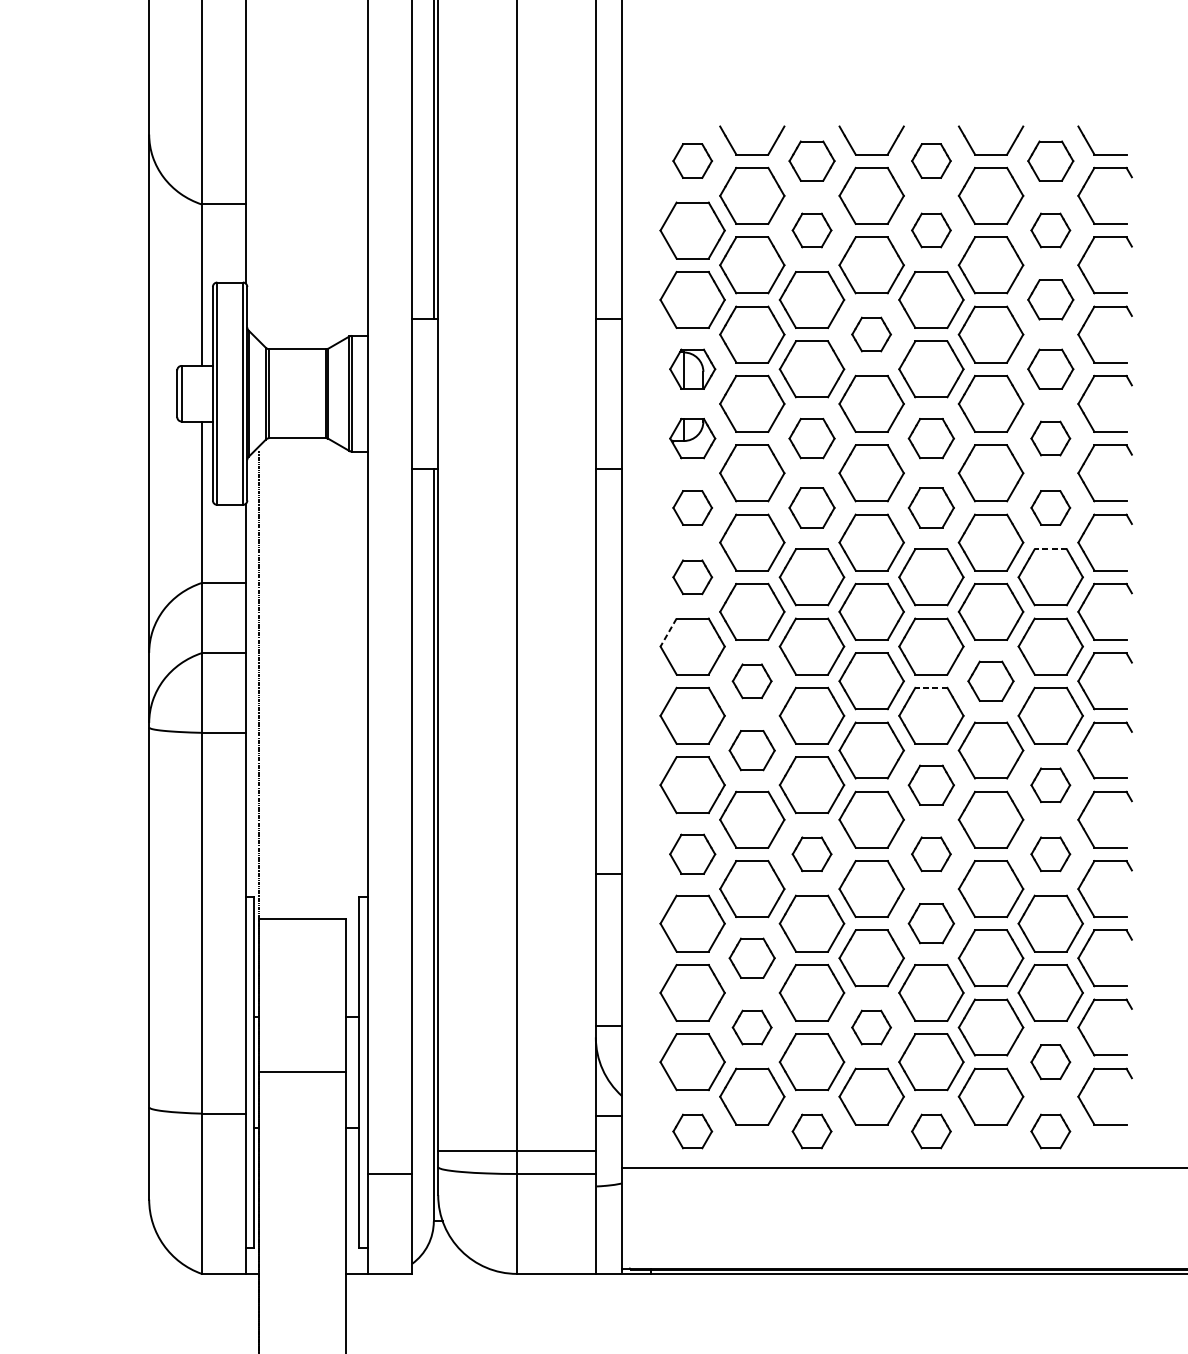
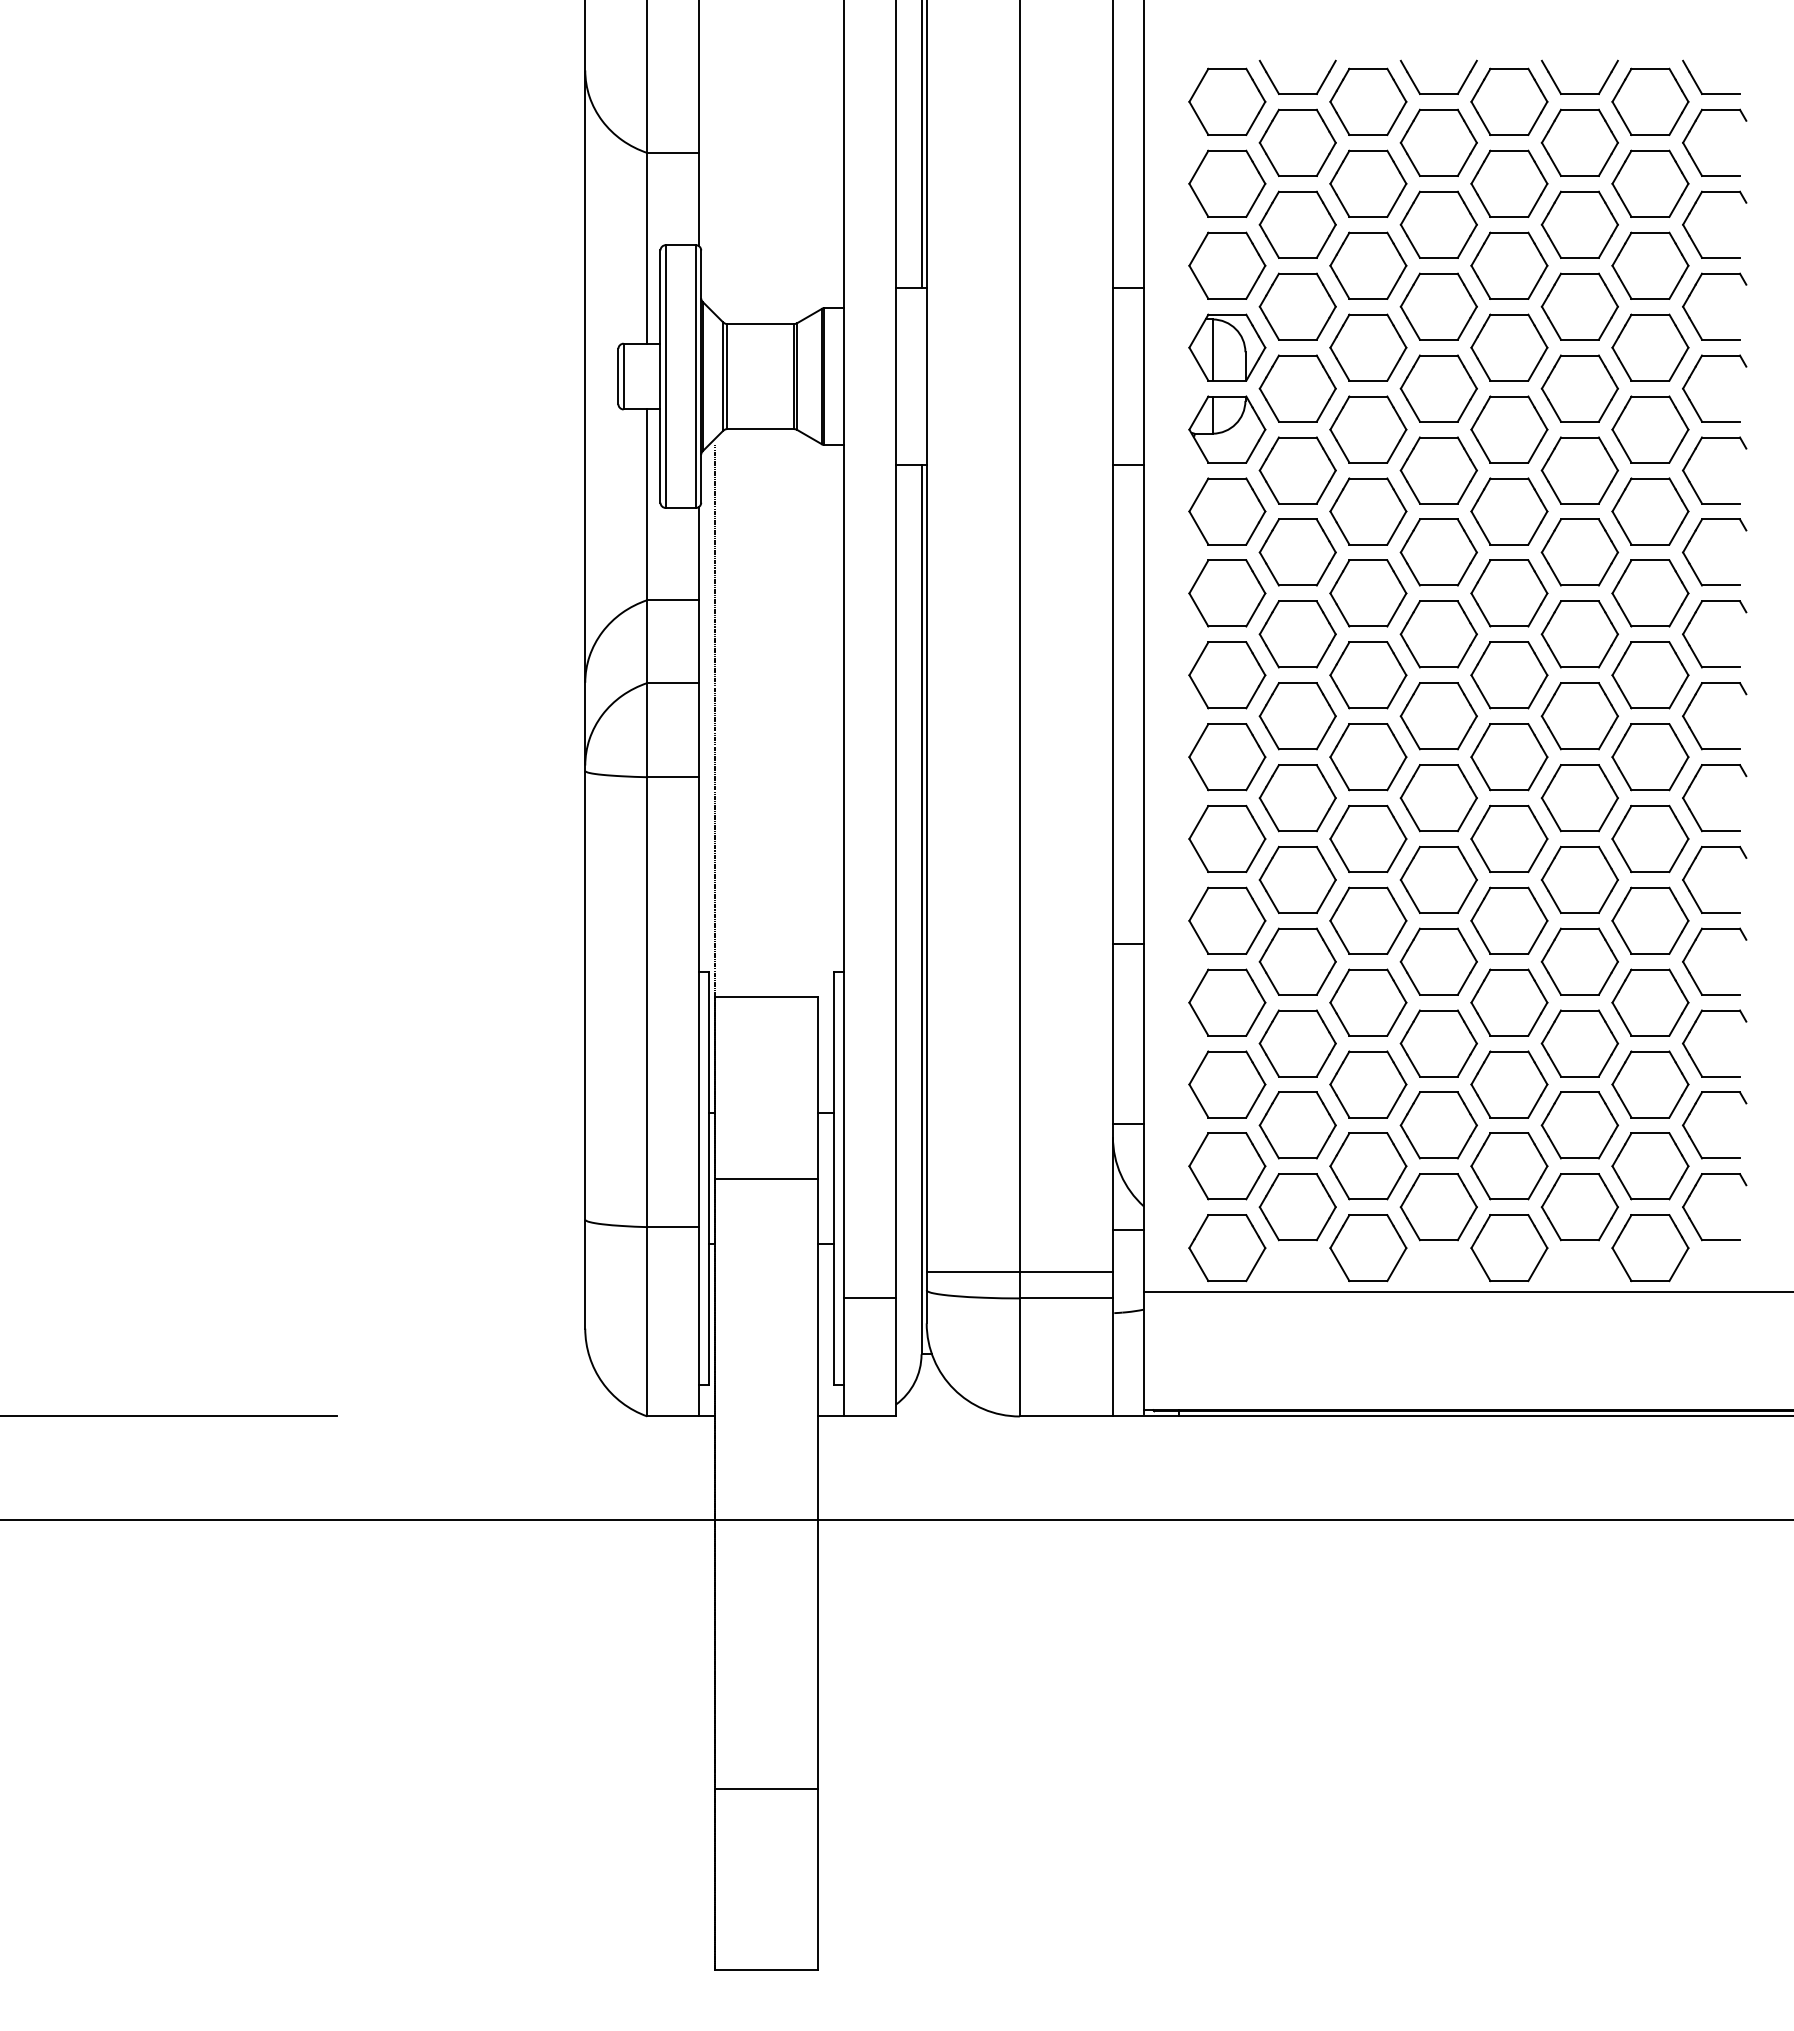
part: (692, 160) -> (1227, 101), size x1.67
part: (812, 160) -> (1368, 101), size x1.43
part: (931, 160) -> (1509, 101), size x1.67
part: (1050, 160) -> (1650, 101), size x1.43
part: (812, 230) -> (1368, 183), size x1.67
part: (931, 230) -> (1509, 183), size x1.67
part: (1050, 230) -> (1650, 183), size x1.67
part: (1050, 299) -> (1650, 265), size x1.43
part: (871, 334) -> (1438, 306), size x1.67
part: (692, 369) -> (1227, 347), size x1.43
part: (1050, 369) -> (1650, 347), size x1.43
part: (692, 438) -> (1227, 429), size x1.43
part: (812, 438) -> (1368, 429), size x1.43
part: (931, 438) -> (1509, 429), size x1.43
part: (1050, 438) -> (1650, 429), size x1.67
part: (692, 507) -> (1227, 511), size x1.67
part: (812, 507) -> (1368, 511), size x1.43
part: (931, 507) -> (1509, 511), size x1.43
part: (1050, 507) -> (1650, 511), size x1.67
line: (1050, 549) -> (1650, 560), dashed -> solid
part: (692, 577) -> (1227, 593), size x1.67
line: (668, 633) -> (1198, 659), dashed -> solid
part: (752, 681) -> (1297, 716), size x1.67
part: (990, 681) -> (1579, 716), size x1.43
line: (931, 688) -> (1509, 724), dashed -> solid
part: (752, 750) -> (1297, 798), size x1.43
part: (931, 785) -> (1509, 839), size x1.43
part: (1050, 785) -> (1650, 839), size x1.67
part: (692, 854) -> (1227, 920), size x1.43
part: (812, 854) -> (1368, 920), size x1.67
part: (931, 854) -> (1509, 920), size x1.67
part: (1050, 854) -> (1650, 920), size x1.67
part: (931, 923) -> (1509, 1002), size x1.43
part: (752, 958) -> (1297, 1043), size x1.43
part: (752, 1027) -> (1297, 1125), size x1.67
part: (871, 1027) -> (1438, 1125), size x1.67
part: (1050, 1062) -> (1650, 1166), size x1.67
part: (692, 1131) -> (1227, 1248), size x1.67
part: (812, 1131) -> (1368, 1248), size x1.67
part: (931, 1131) -> (1509, 1248), size x1.67
part: (1050, 1131) -> (1650, 1248), size x1.67

